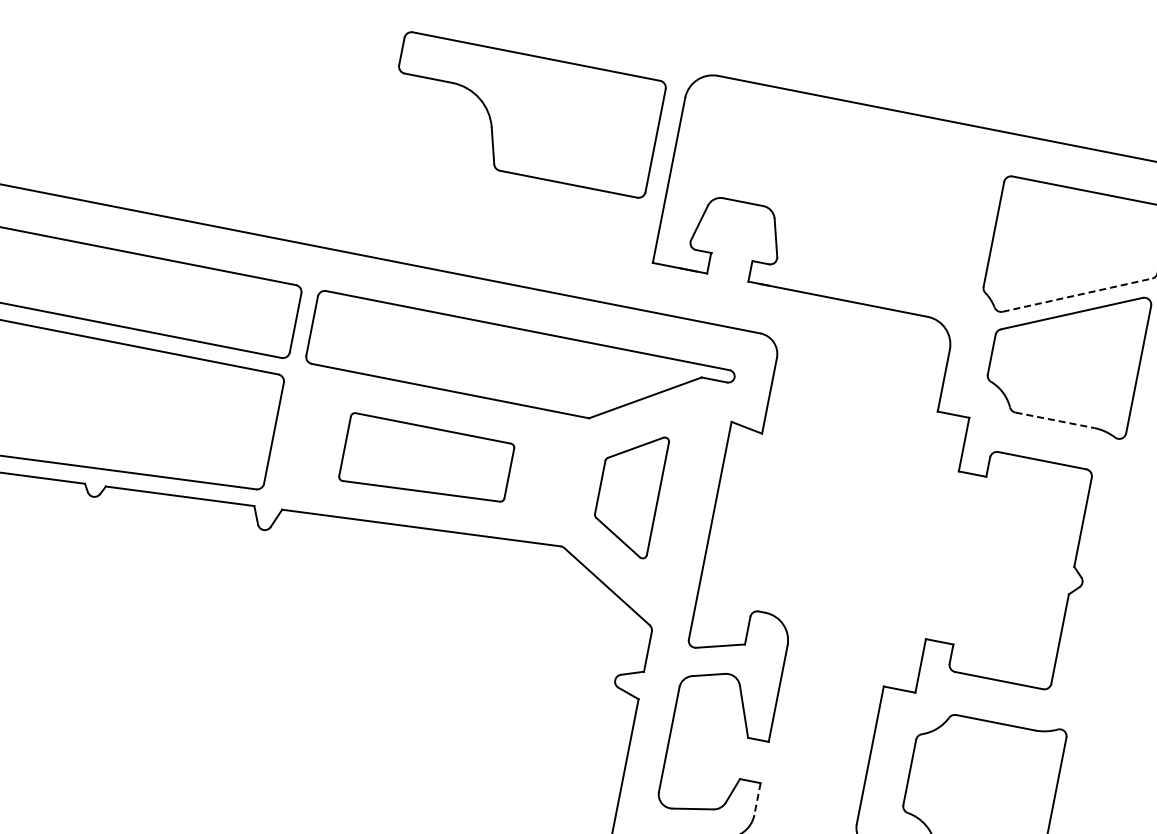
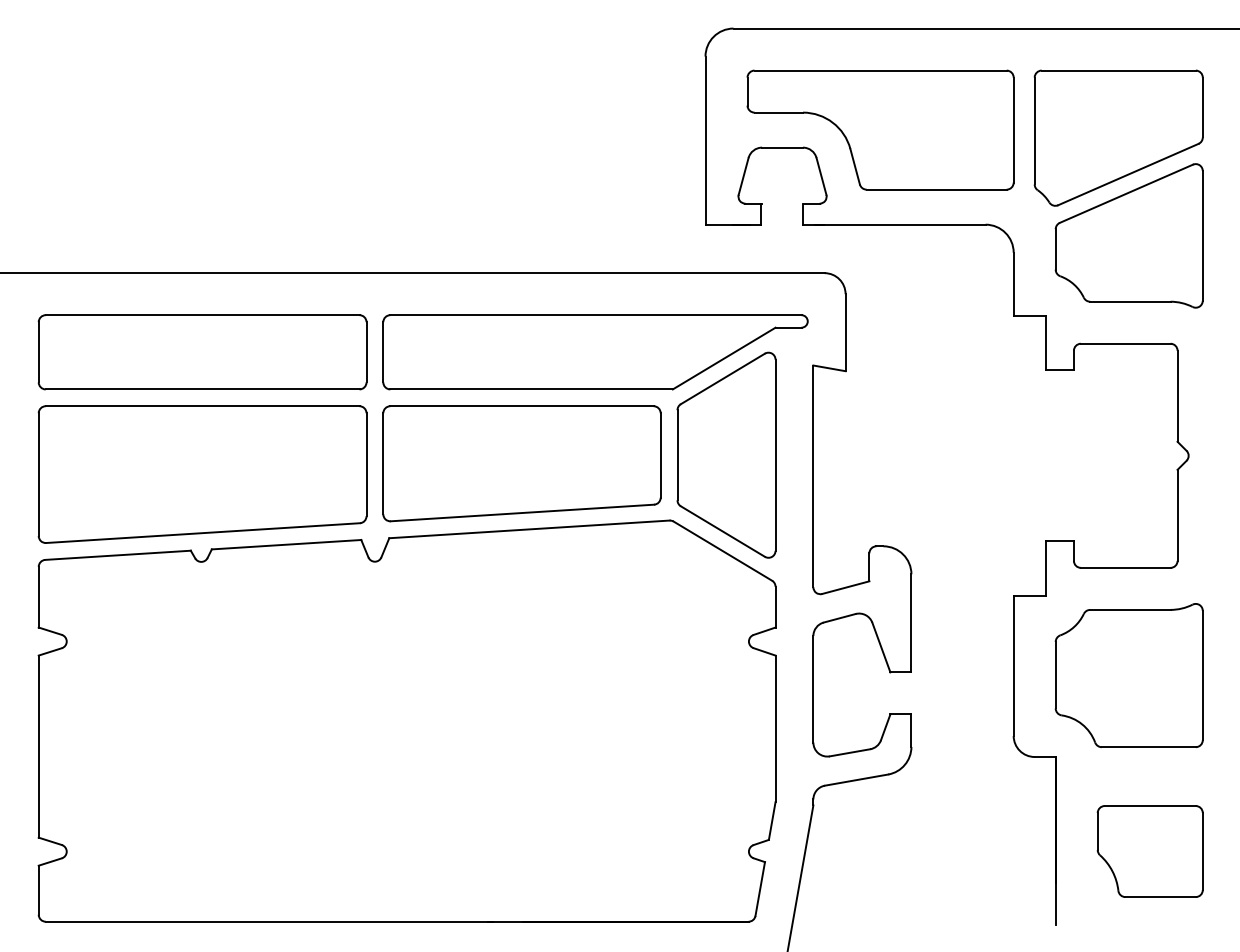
part: (525, 114) -> (880, 129), moved
line: (1077, 295) -> (1128, 174), dashed -> solid
line: (1055, 420) -> (1130, 301), dashed -> solid
part: (426, 461) -> (521, 463), size x1.67
part: (629, 492) -> (726, 454), size x1.67
line: (757, 799) -> (911, 731), dashed -> solid

